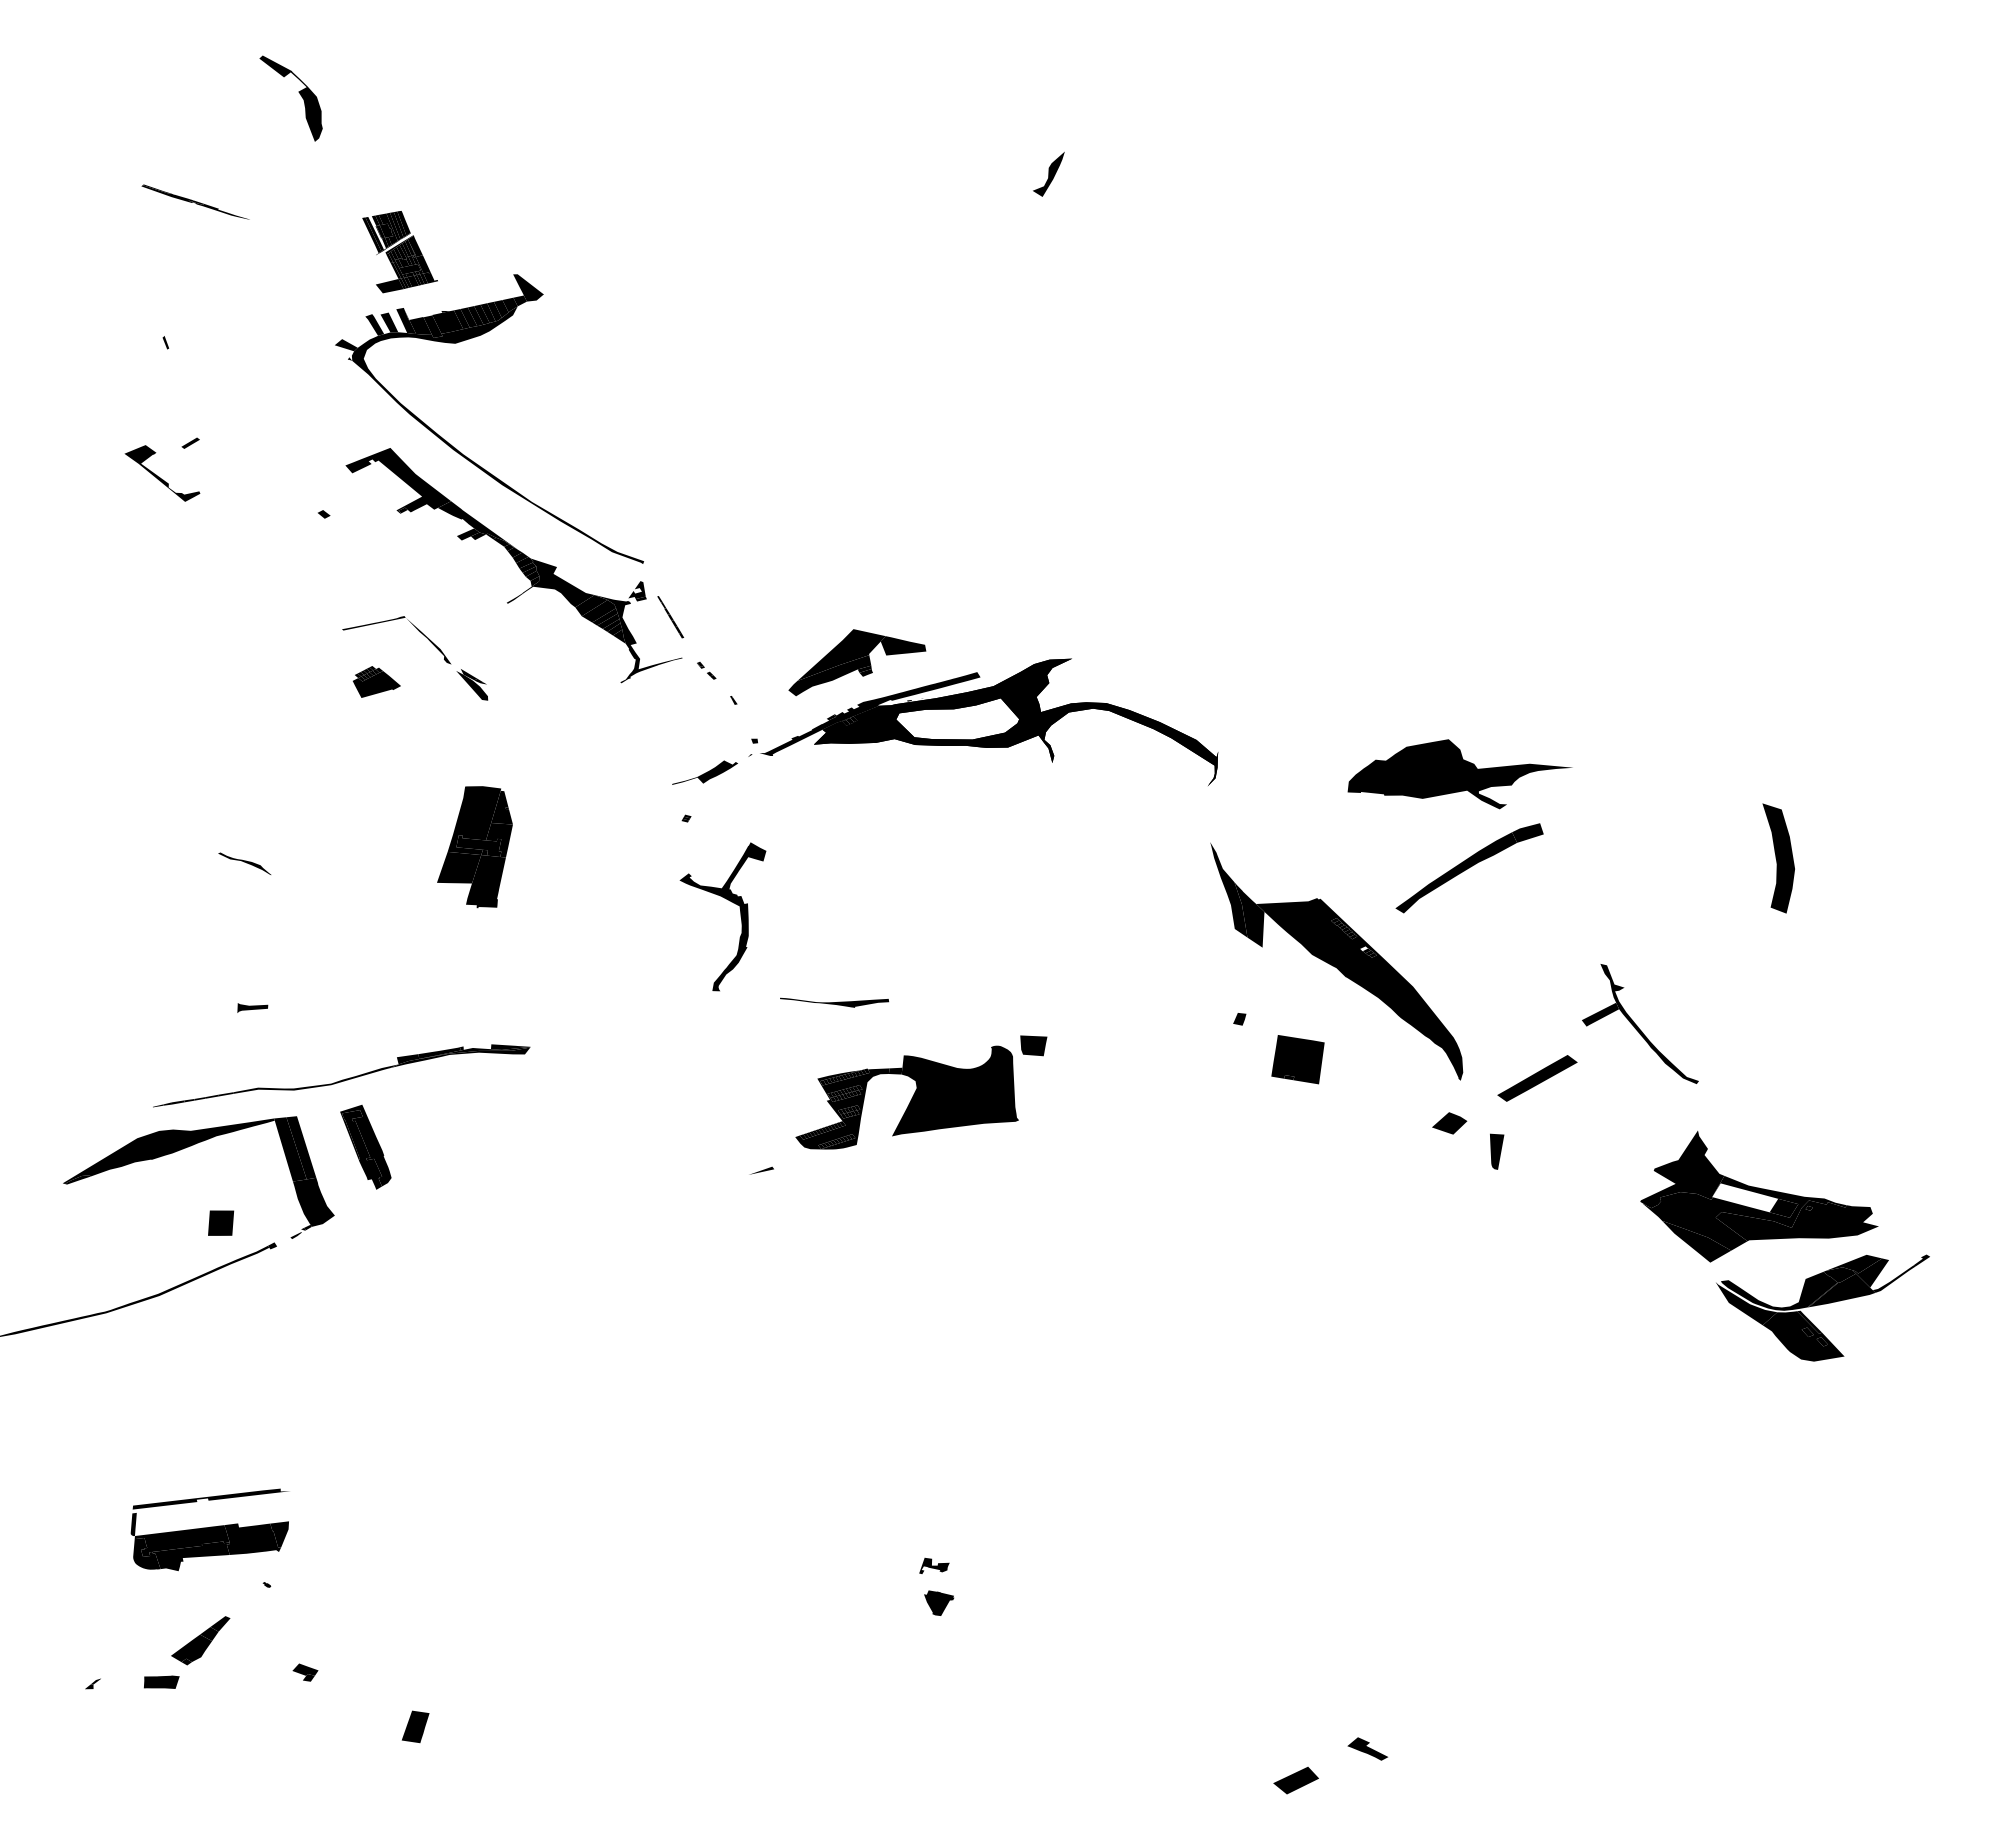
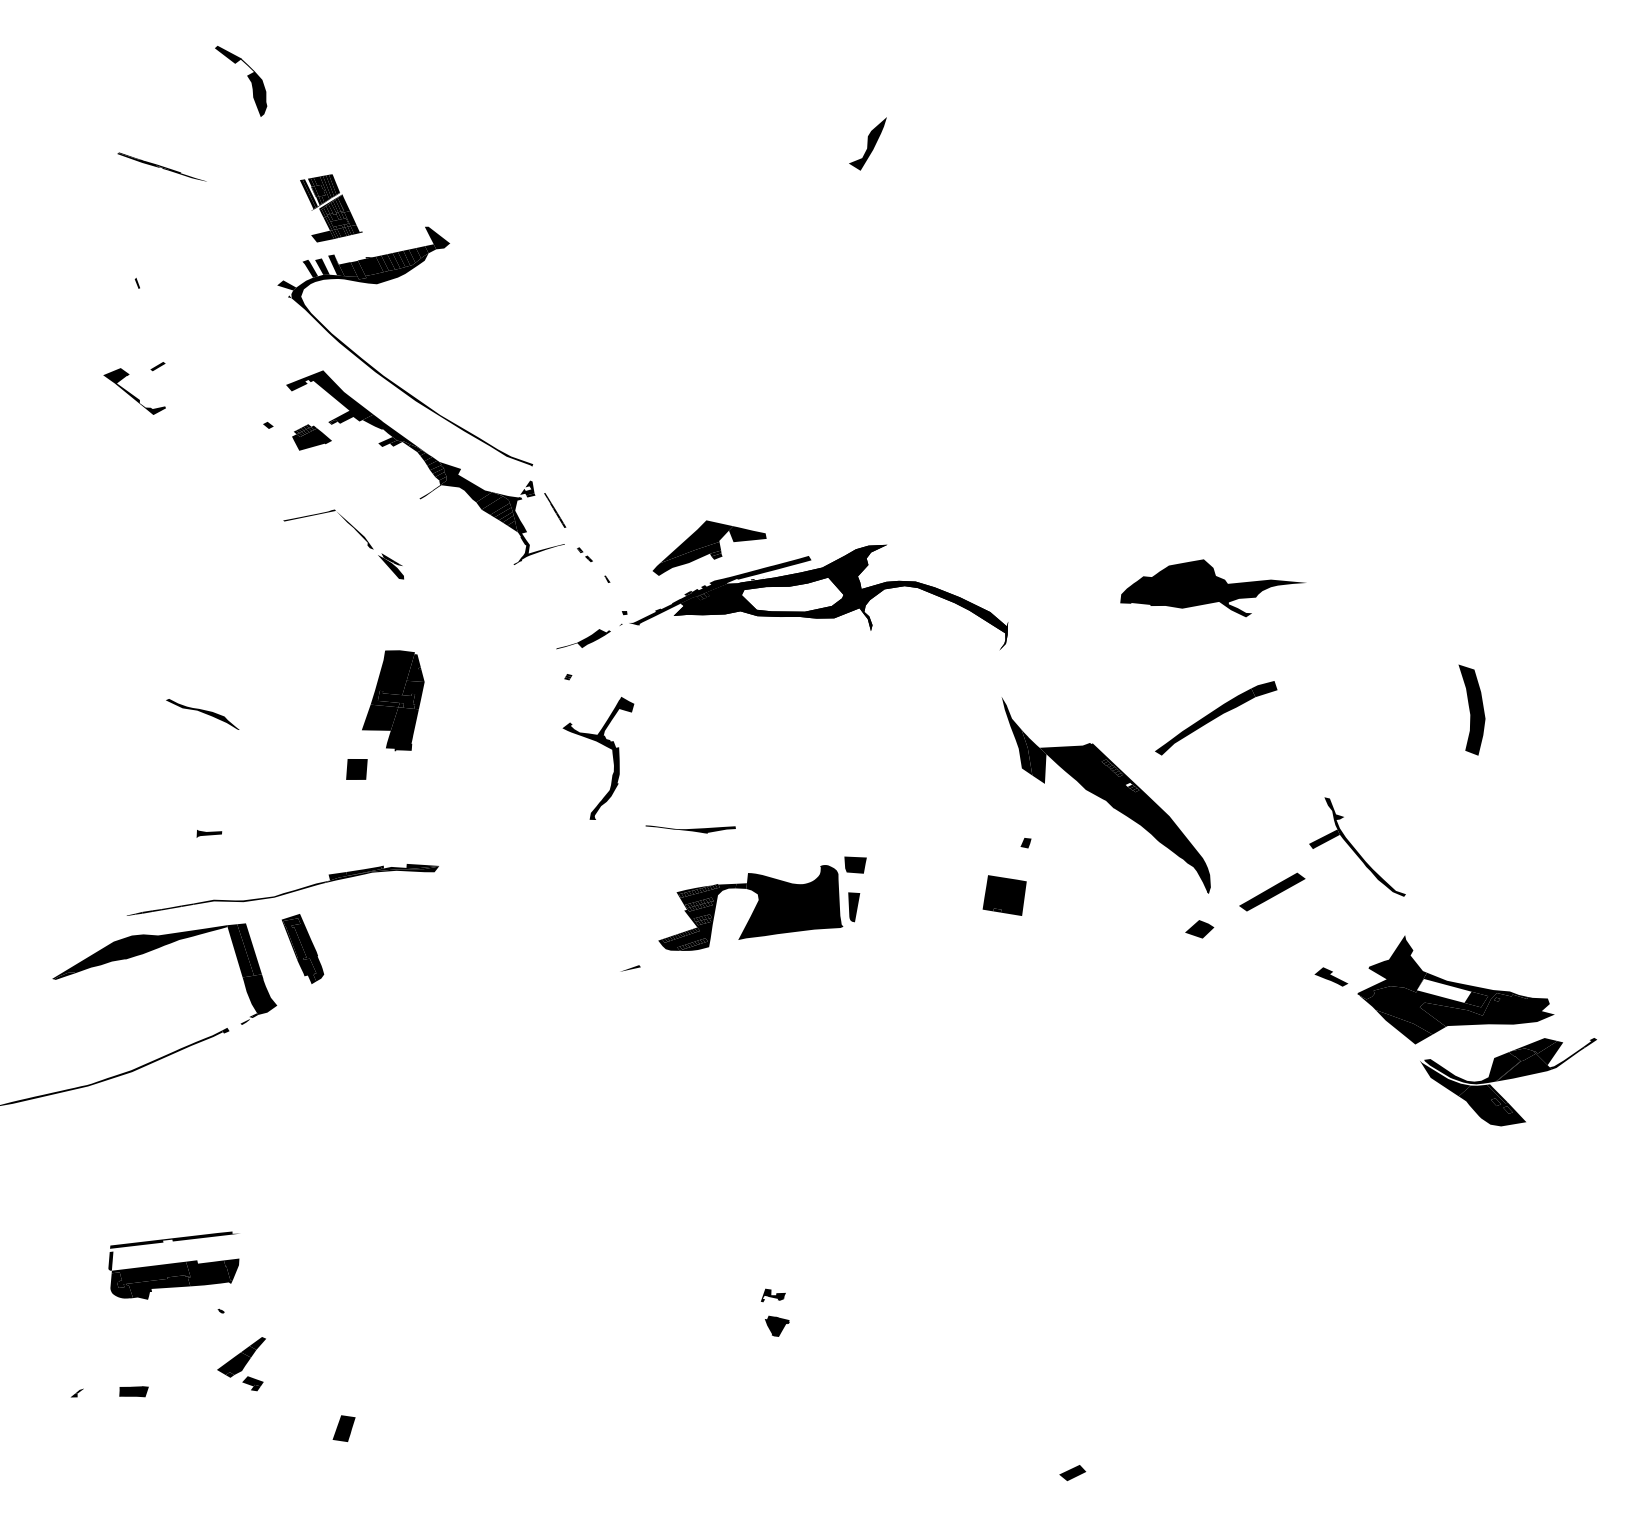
part: (1048, 174) -> (867, 144), size x1.43
part: (376, 681) -> (311, 437), moved
part: (1459, 774) -> (1212, 588), moved
part: (244, 863) -> (202, 714), size x1.67
part: (1297, 1059) -> (1004, 895), moved
part: (1497, 1151) -> (854, 907), moved
part: (221, 1222) -> (357, 768), moved
part: (200, 1640) -> (241, 1357), moved
part: (1367, 1748) -> (1331, 976), moved
part: (1296, 1780) -> (1072, 1472), size x0.71

